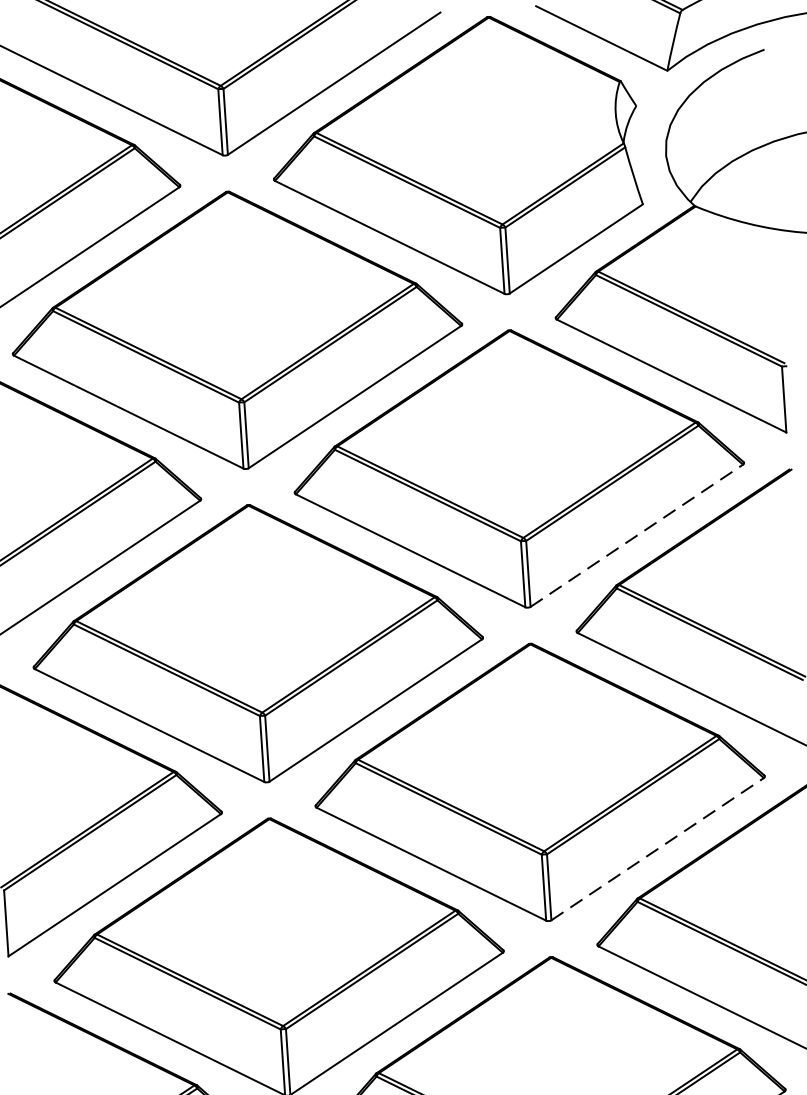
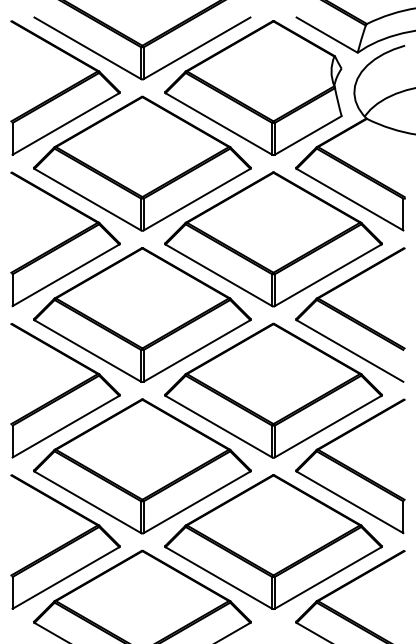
line: (637, 536) -> (328, 275), dashed -> solid
line: (658, 848) -> (328, 426), dashed -> solid

